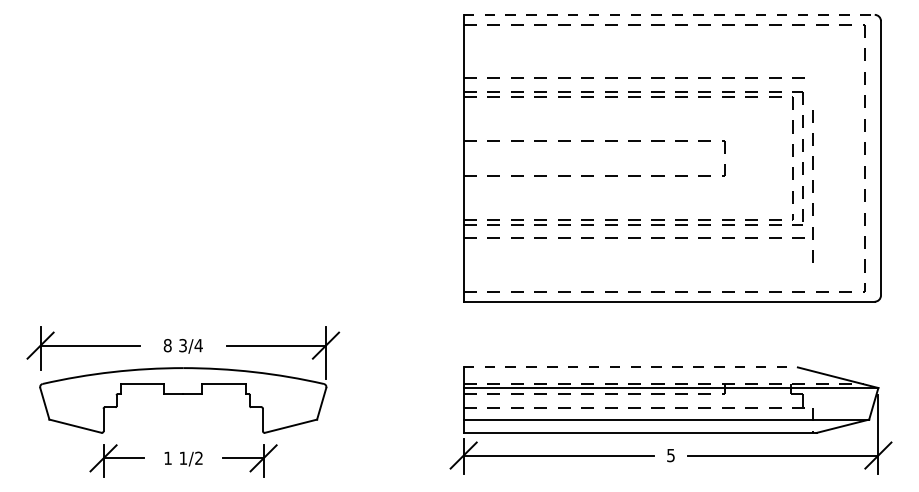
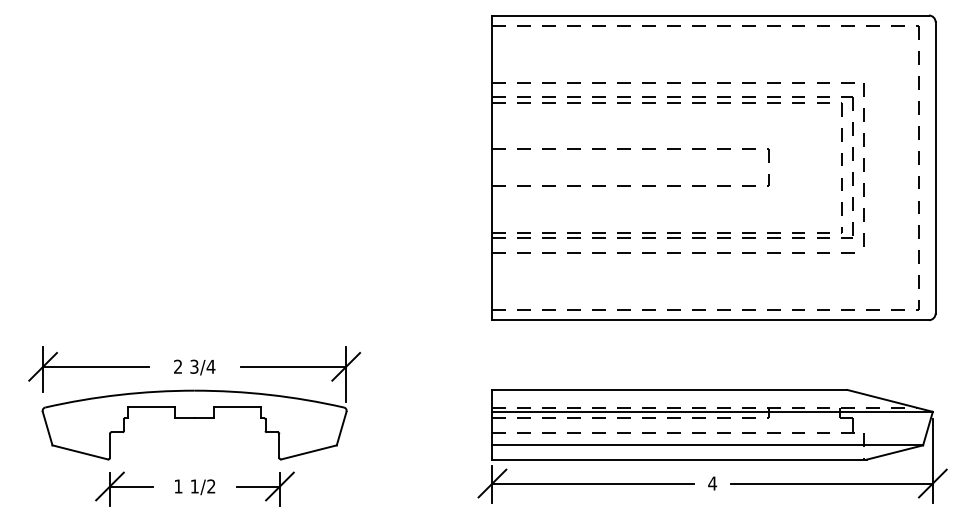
line: (669, 14) -> (711, 15), dashed -> solid
line: (813, 186) -> (863, 164), moved
text: (168, 345) -> (178, 366), 8 -> 2
line: (631, 366) -> (670, 389), dashed -> solid
text: (670, 455) -> (712, 483), 5 -> 4

